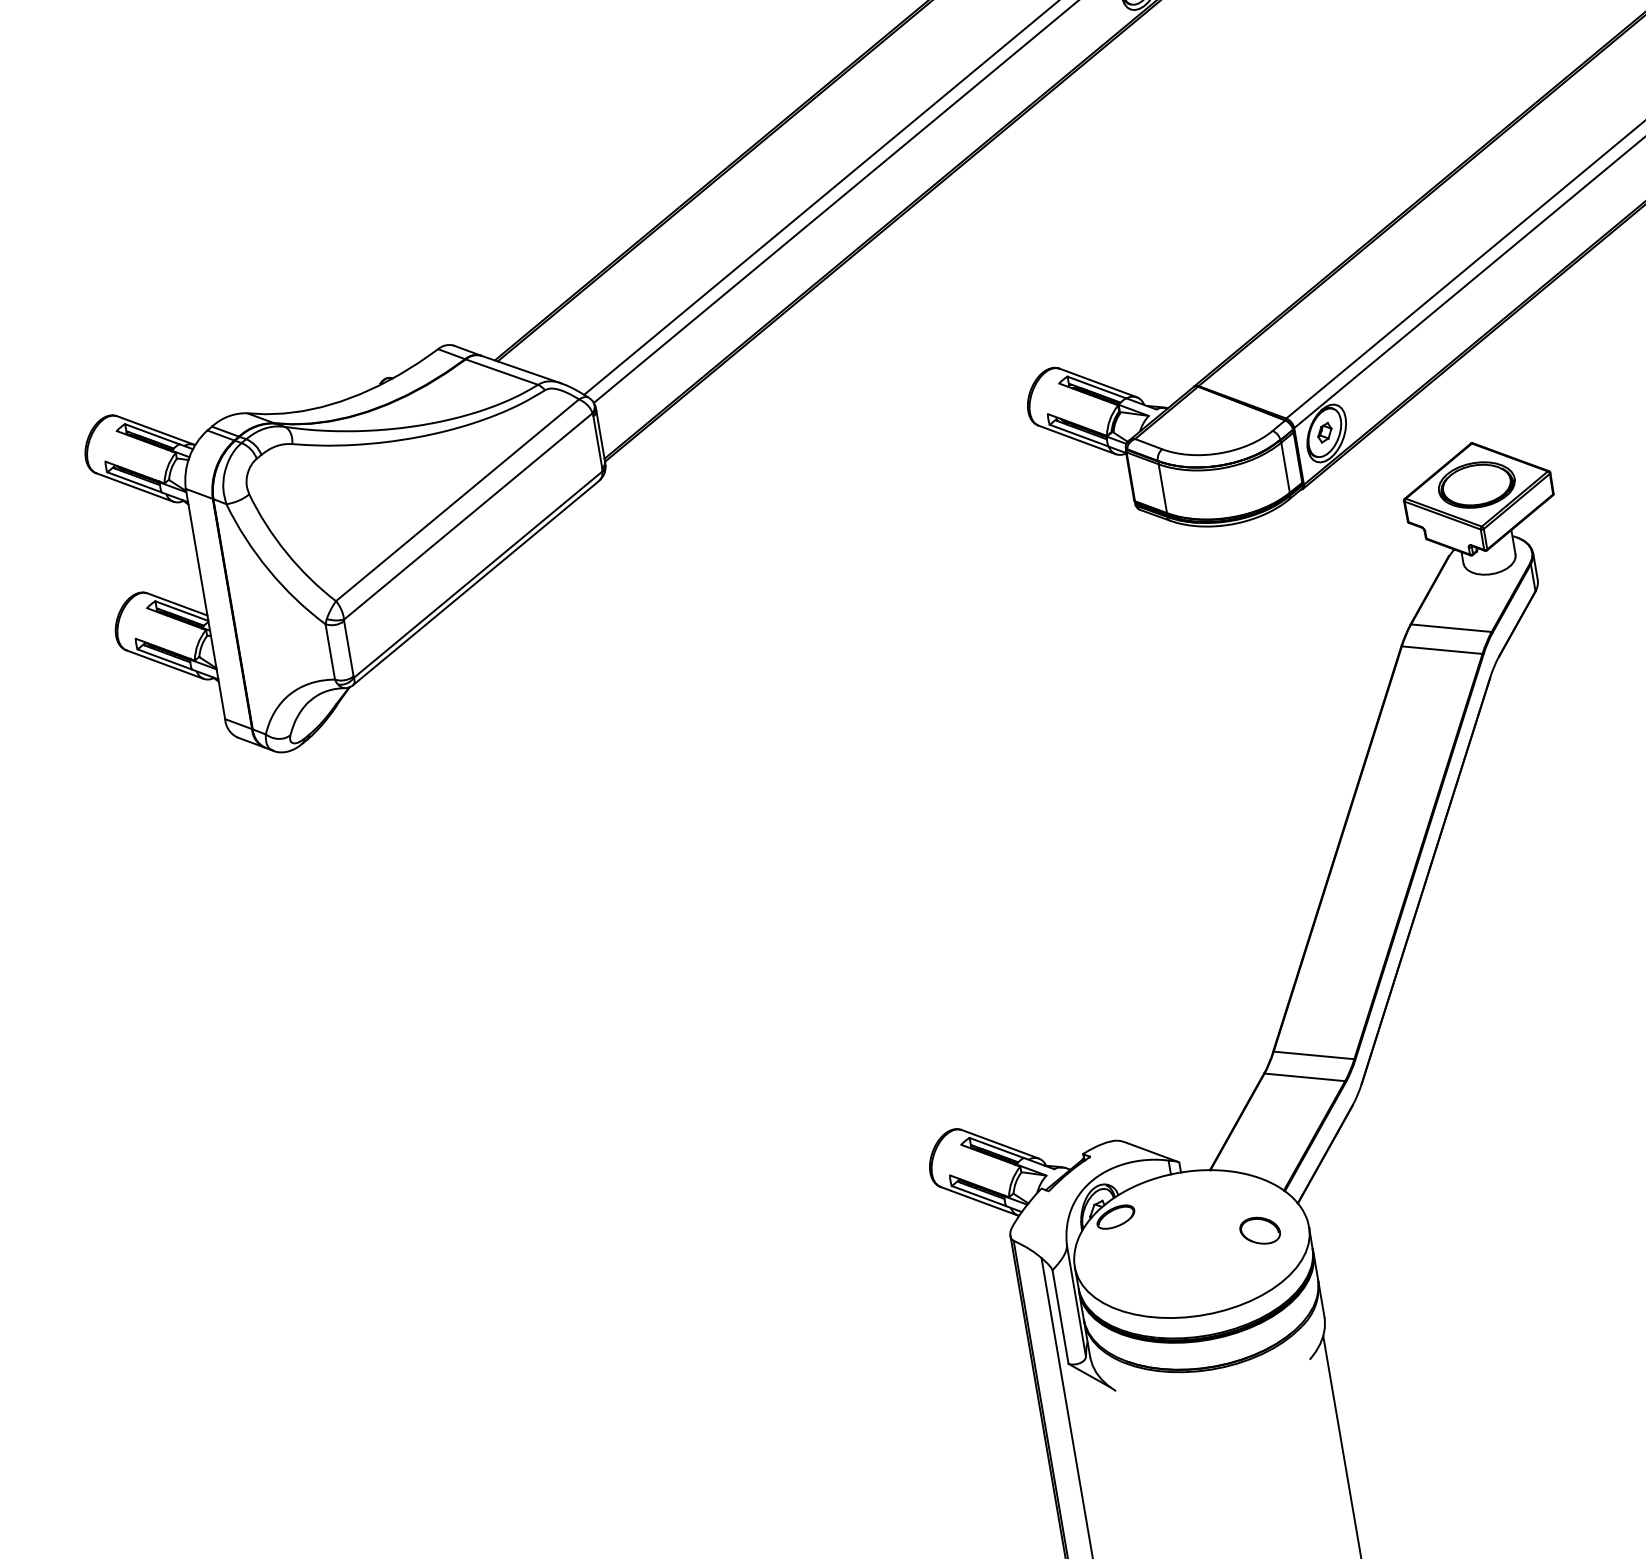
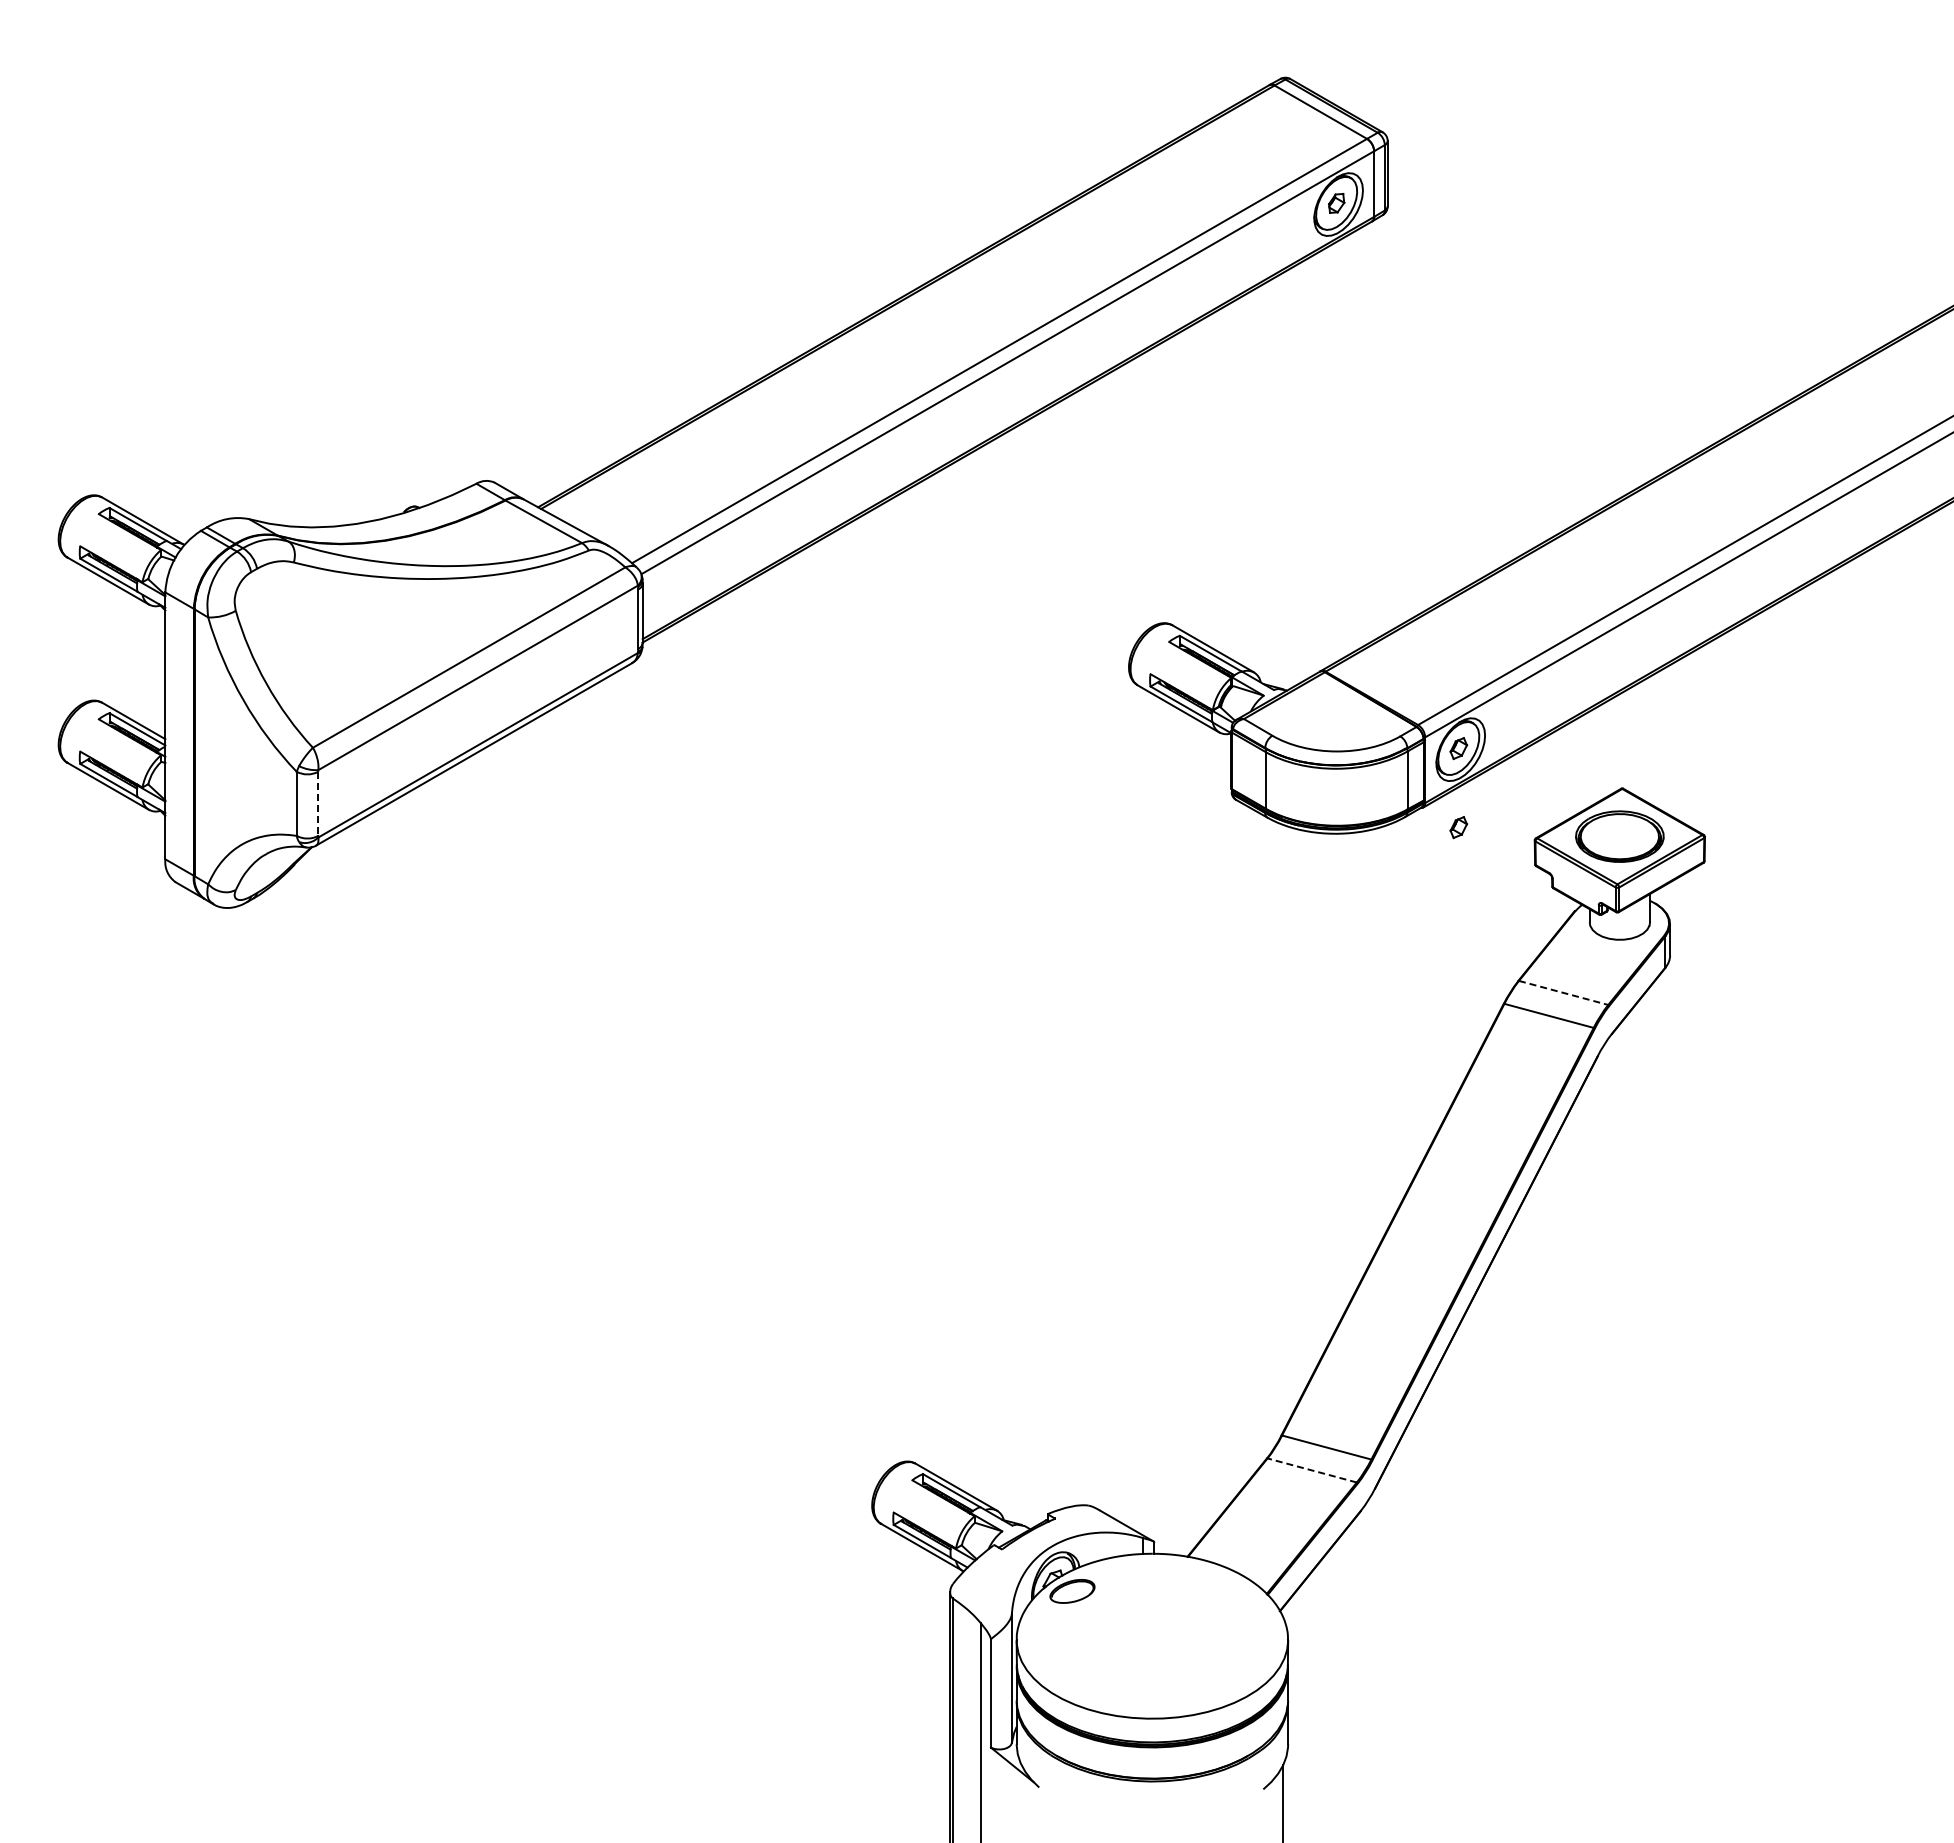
part: (1336, 500) -> (1458, 827), added
line: (1452, 628) -> (1564, 993), solid -> dashed
line: (349, 649) -> (318, 804), solid -> dashed
line: (1304, 1077) -> (1311, 1470), solid -> dashed
part: (1260, 1230) -> (1232, 1634), removed

